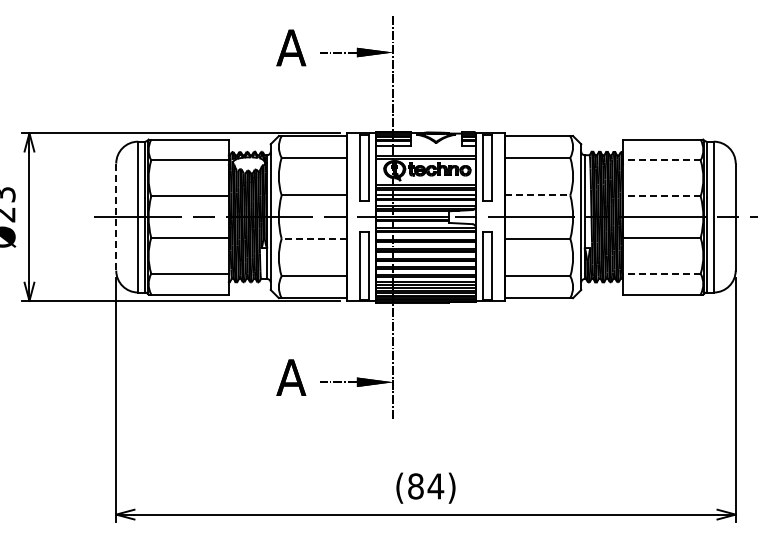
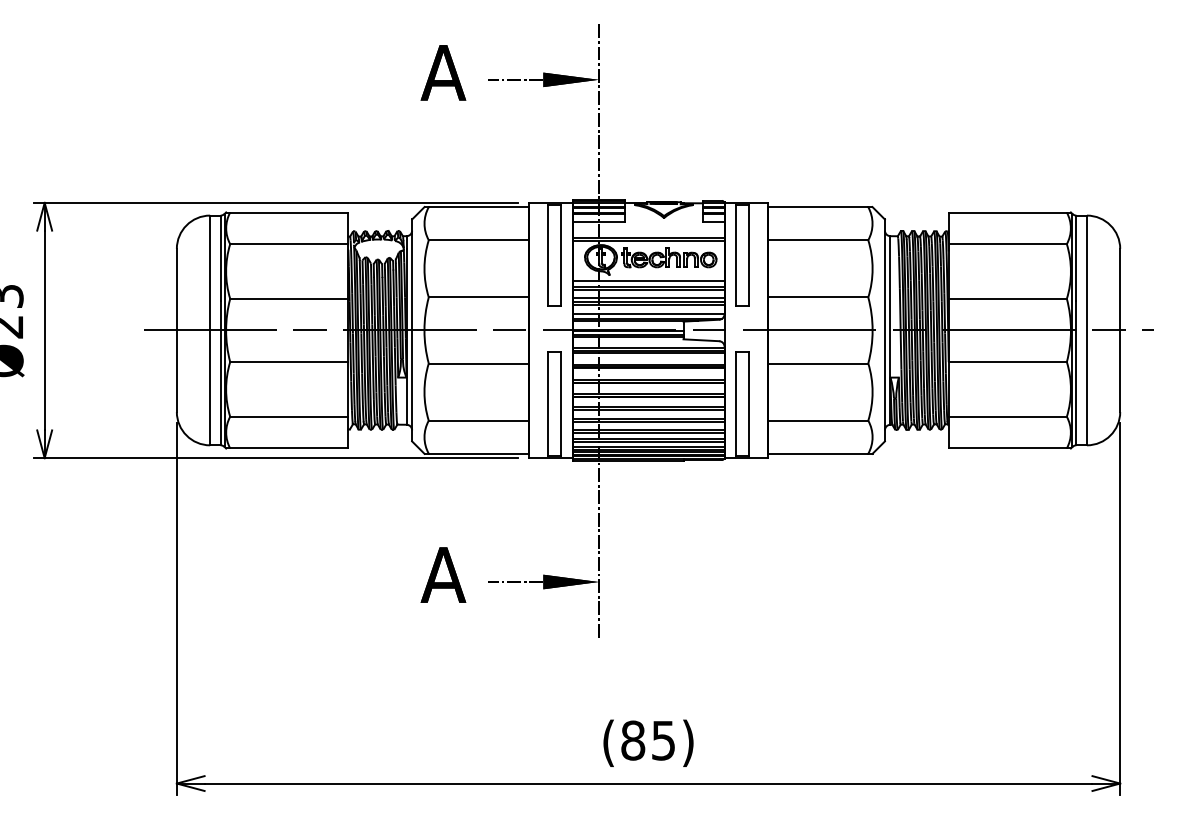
line: (661, 160) -> (1007, 244), dashed -> solid
line: (537, 195) -> (818, 297), dashed -> solid
line: (661, 196) -> (1007, 299), dashed -> solid
line: (116, 217) -> (177, 331), dashed -> solid
line: (314, 238) -> (478, 363), dashed -> solid
line: (661, 273) -> (1007, 416), dashed -> solid
text: (435, 486) -> (663, 740), (84) -> (85)

